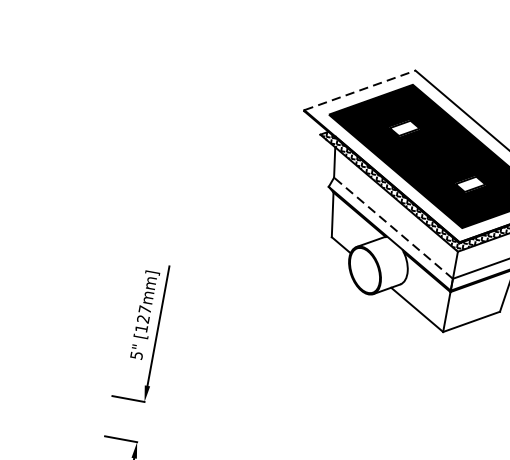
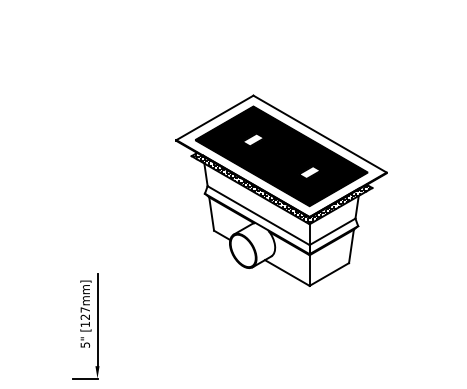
line: (360, 90) -> (215, 117), dashed -> solid
line: (393, 228) -> (258, 215), dashed -> solid

